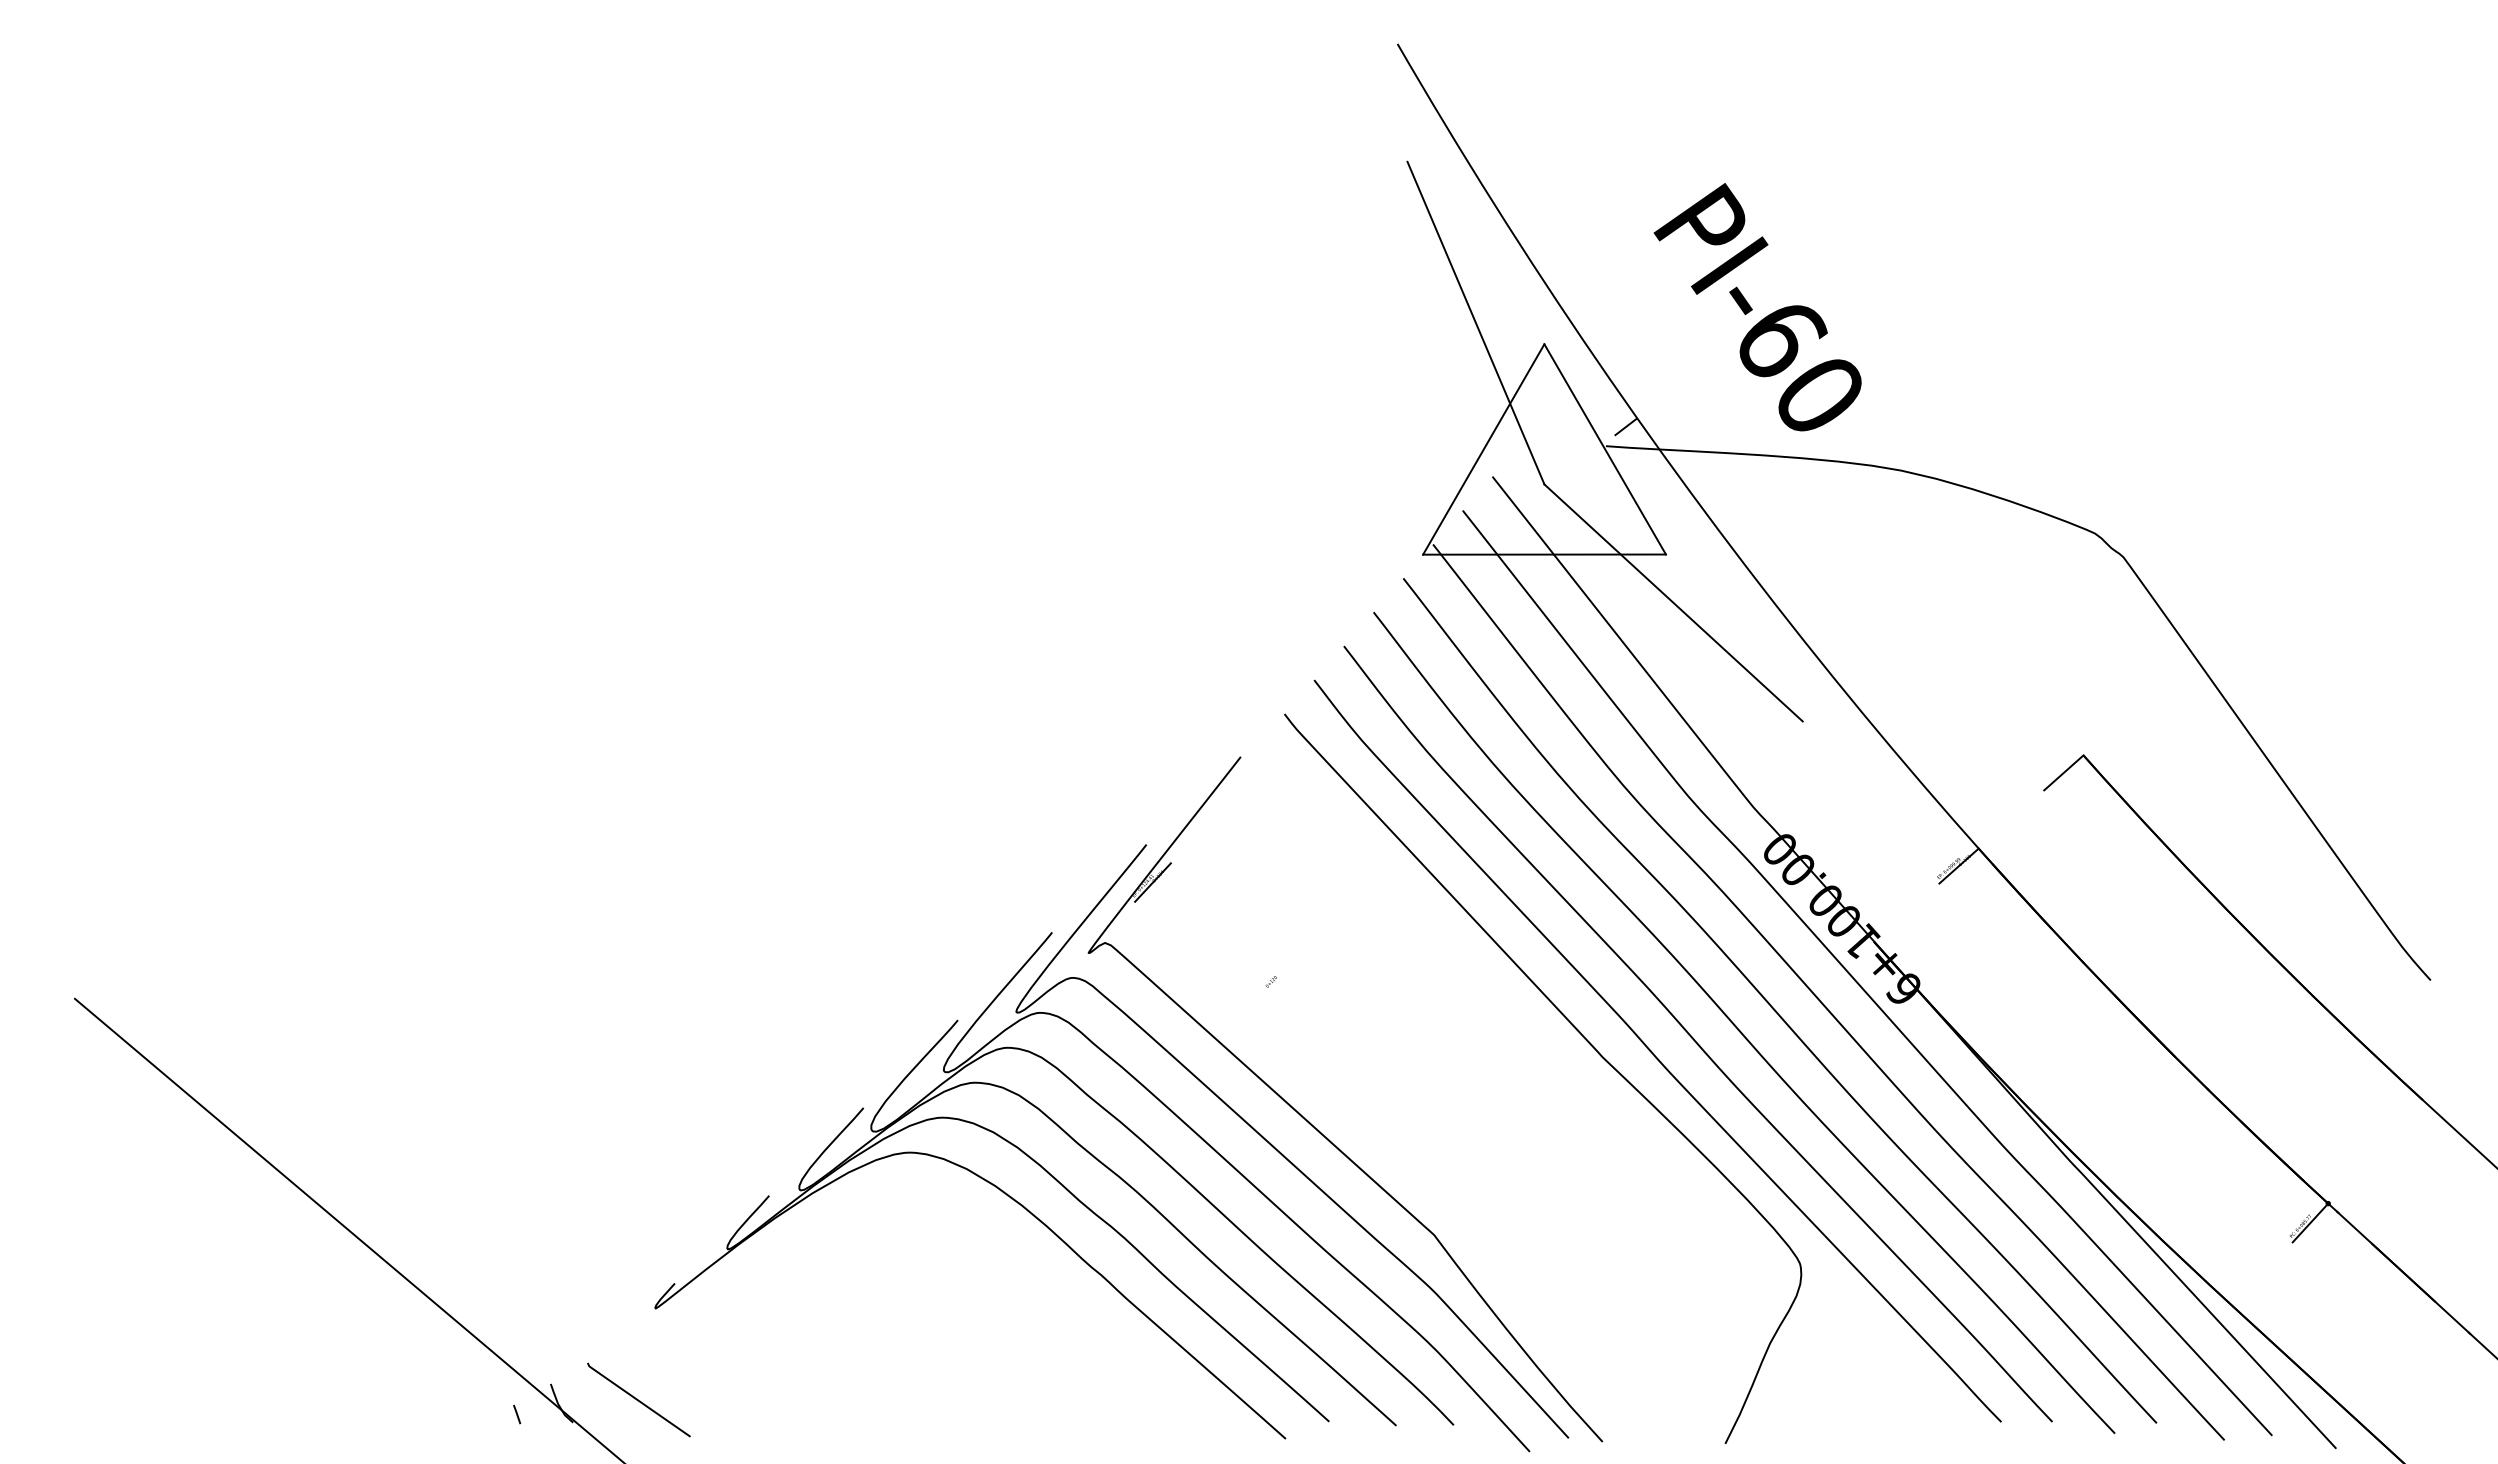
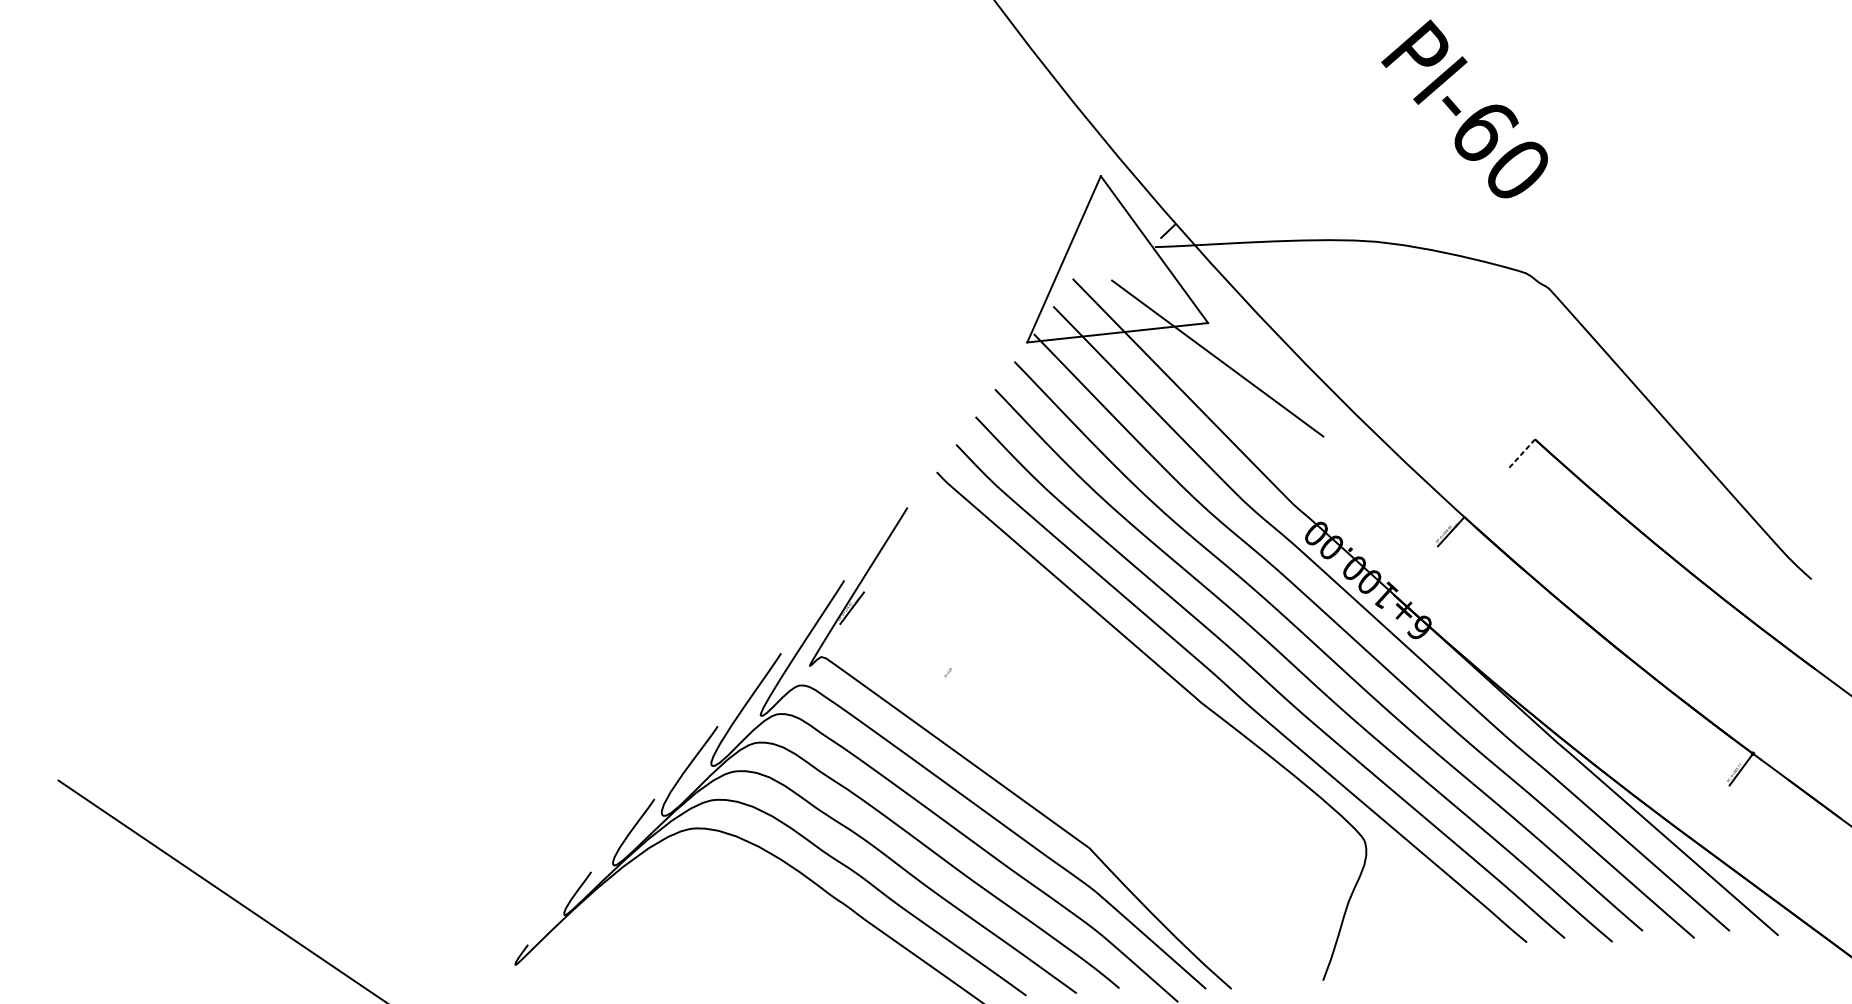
text: (1757, 307) -> (1464, 109), moved
line: (1475, 322) -> (1047, 165), removed
line: (2063, 773) -> (1521, 454), solid -> dashed

